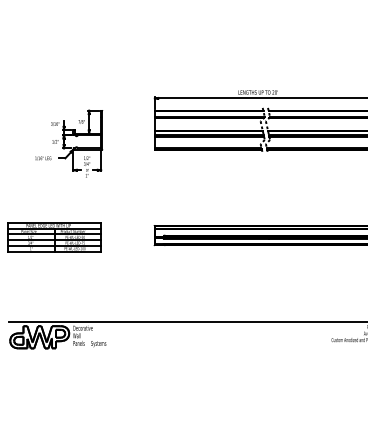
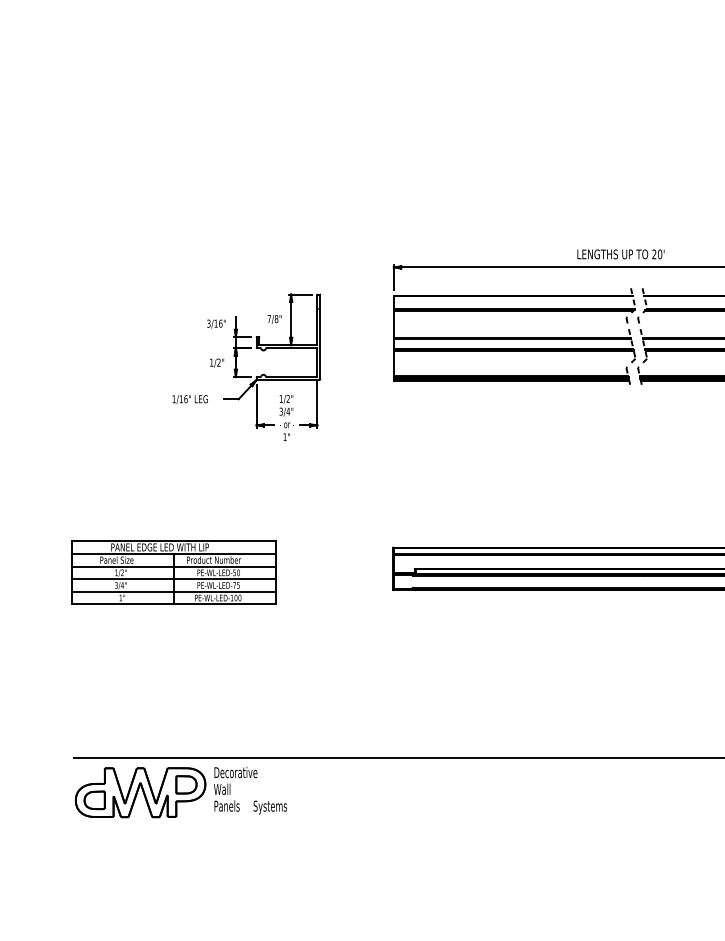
part: (69, 143) -> (247, 366), moved

